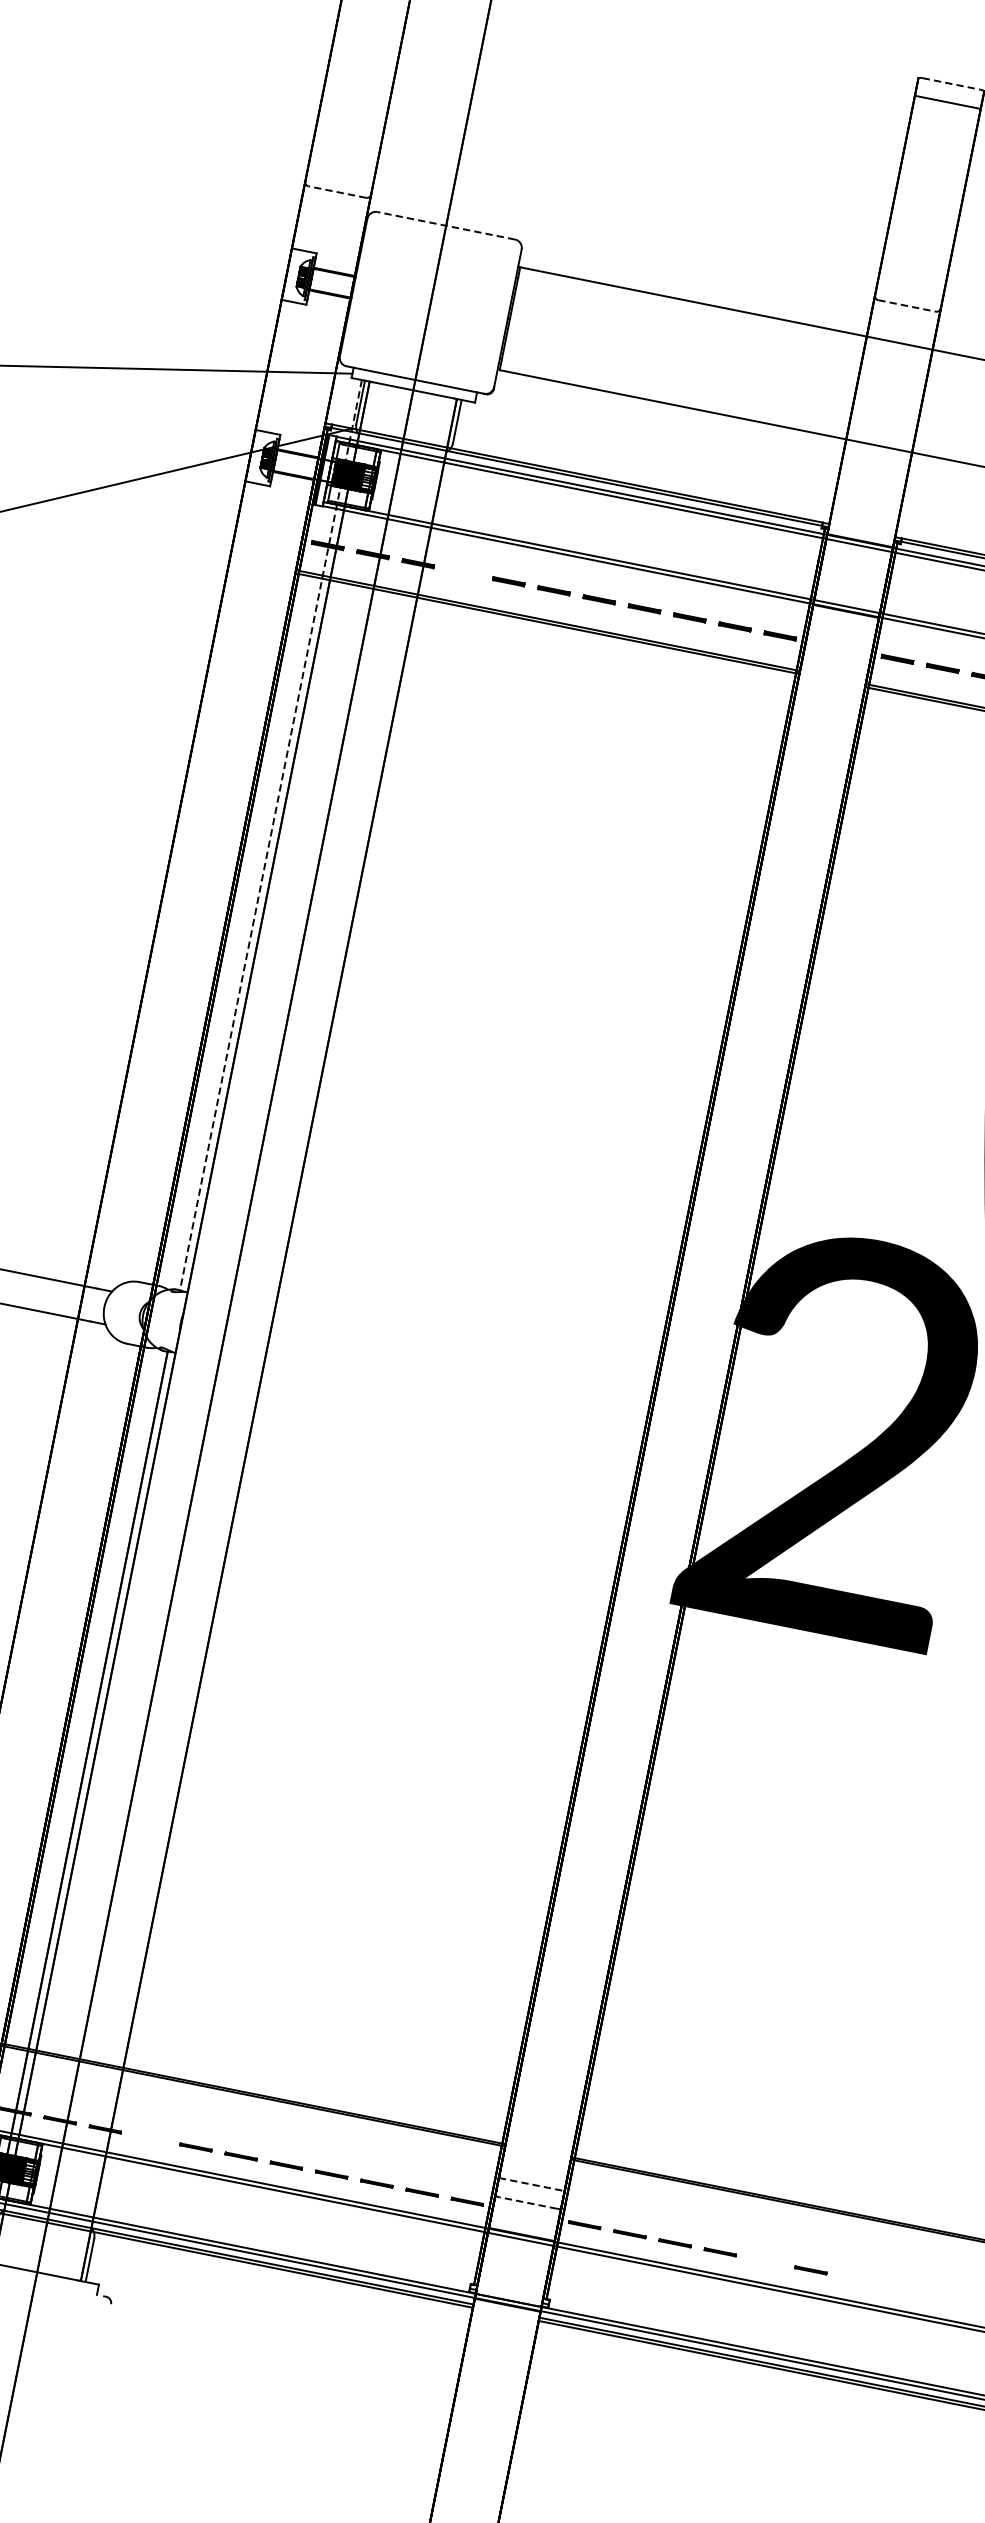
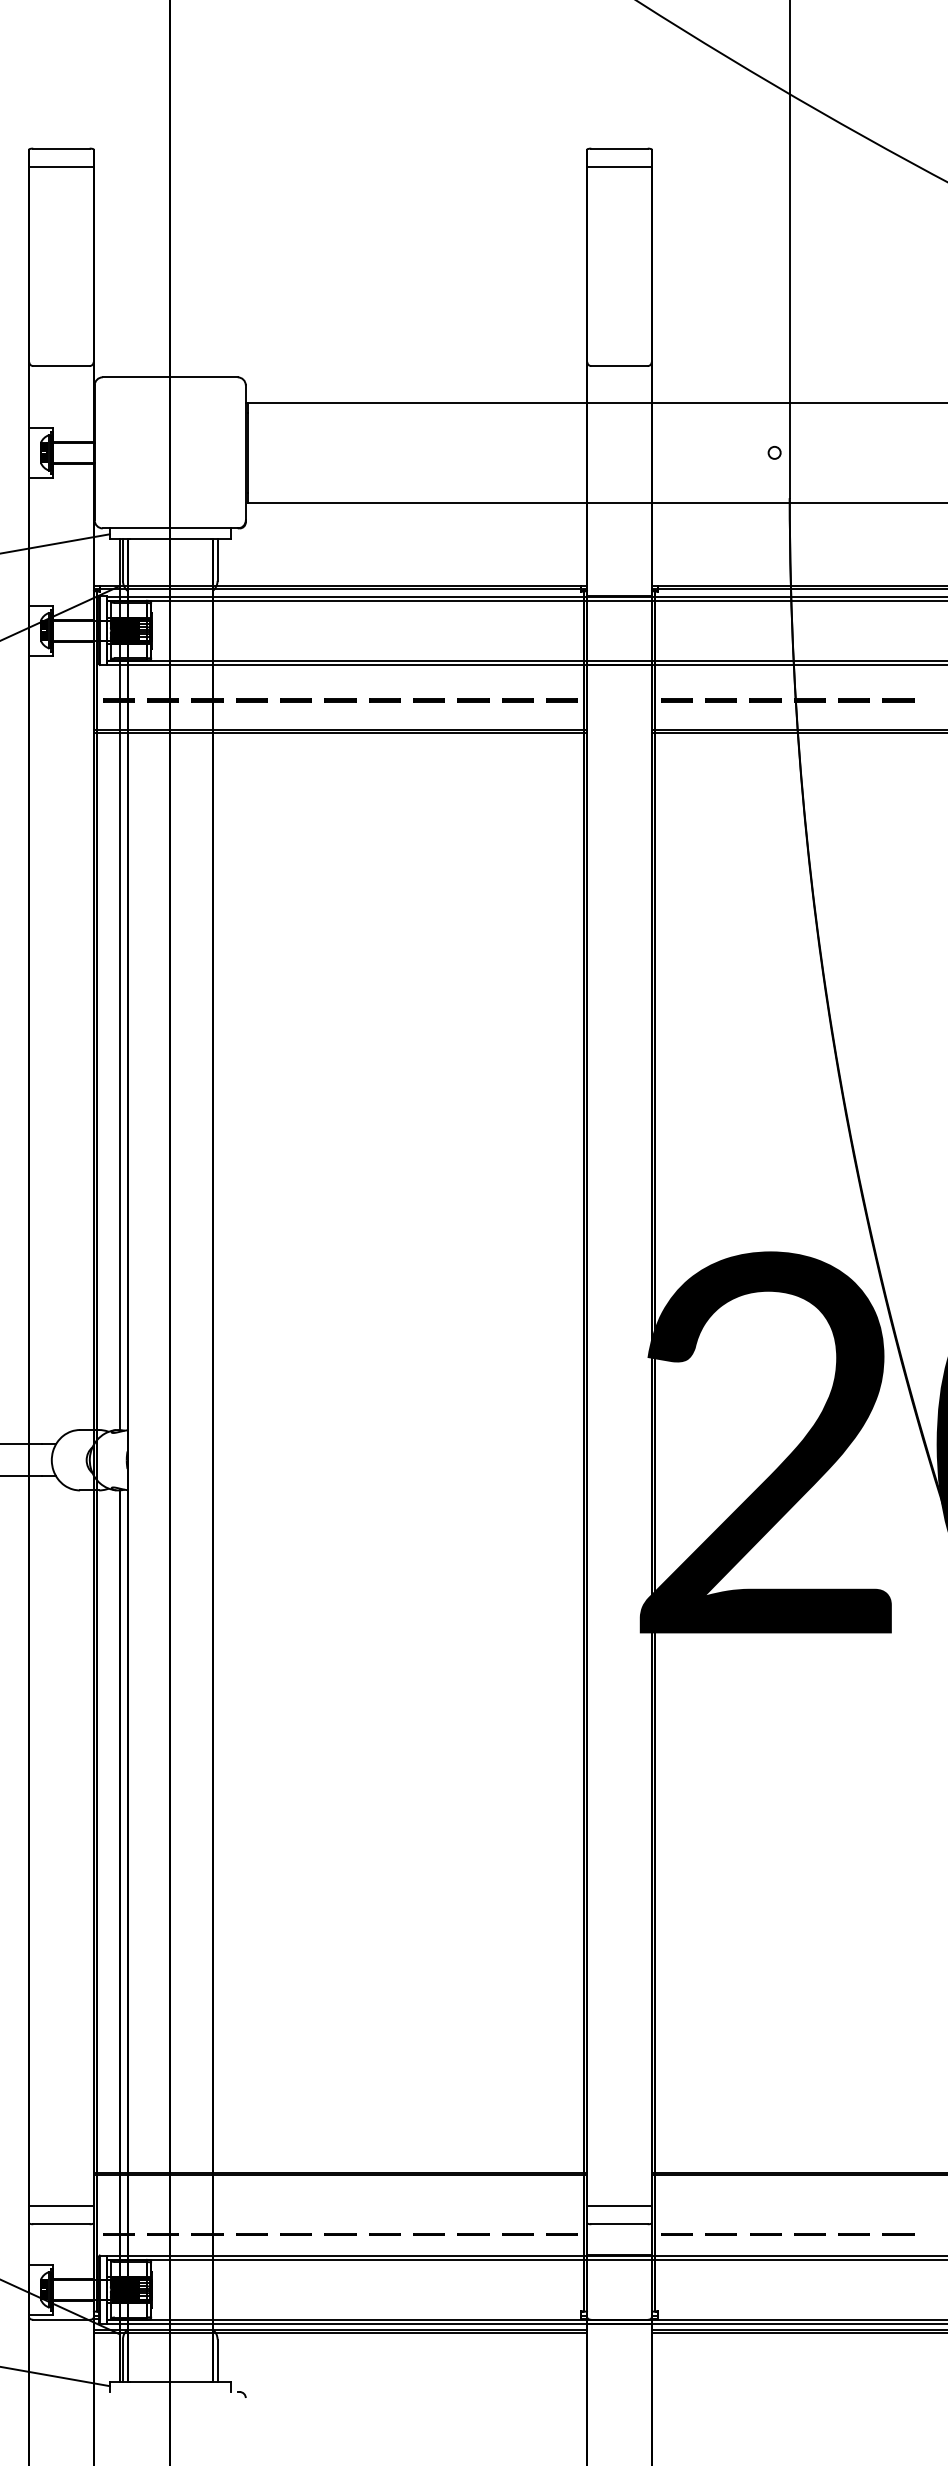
line: (952, 84) -> (620, 148), dashed -> solid
line: (336, 192) -> (60, 366), dashed -> solid
line: (445, 225) -> (169, 377), dashed -> solid
line: (908, 306) -> (620, 366), dashed -> solid
line: (463, 572) -> (251, 700), added
line: (270, 835) -> (119, 984), dashed -> solid
line: (150, 2138) -> (251, 2234), added
line: (532, 2185) -> (620, 2206), dashed -> solid
line: (528, 2203) -> (619, 2224), dashed -> solid
line: (764, 2261) -> (853, 2234), added

